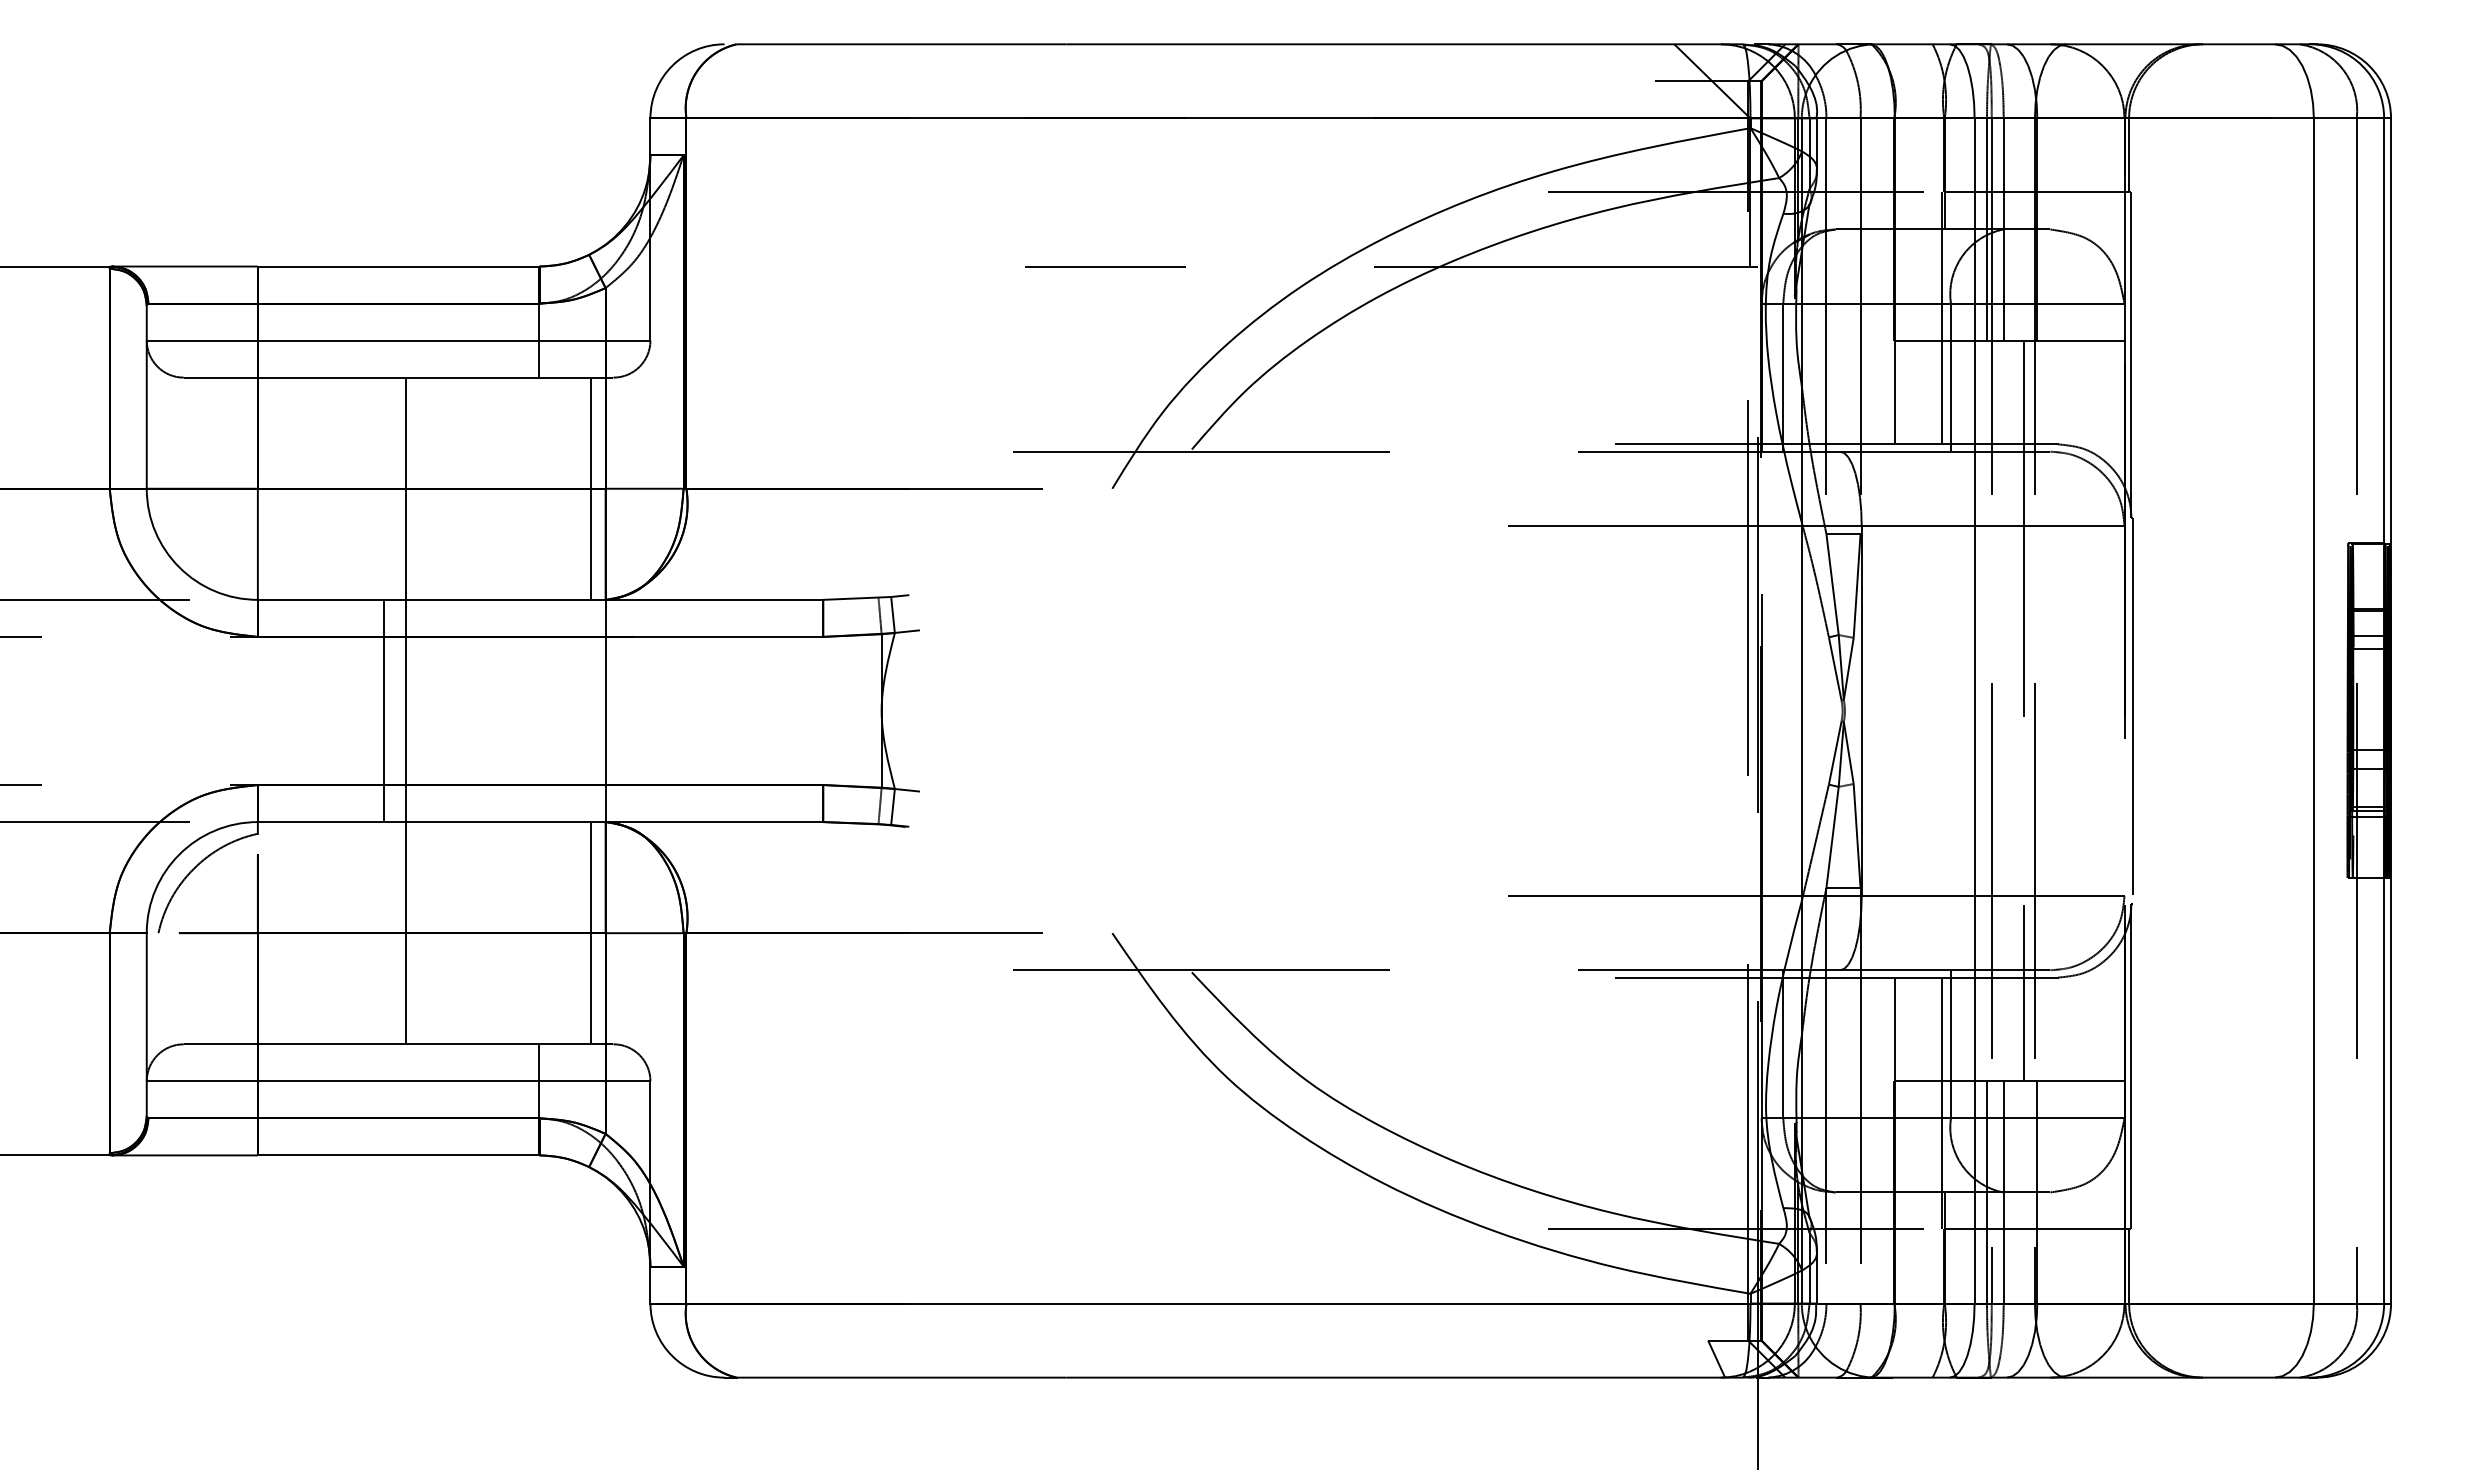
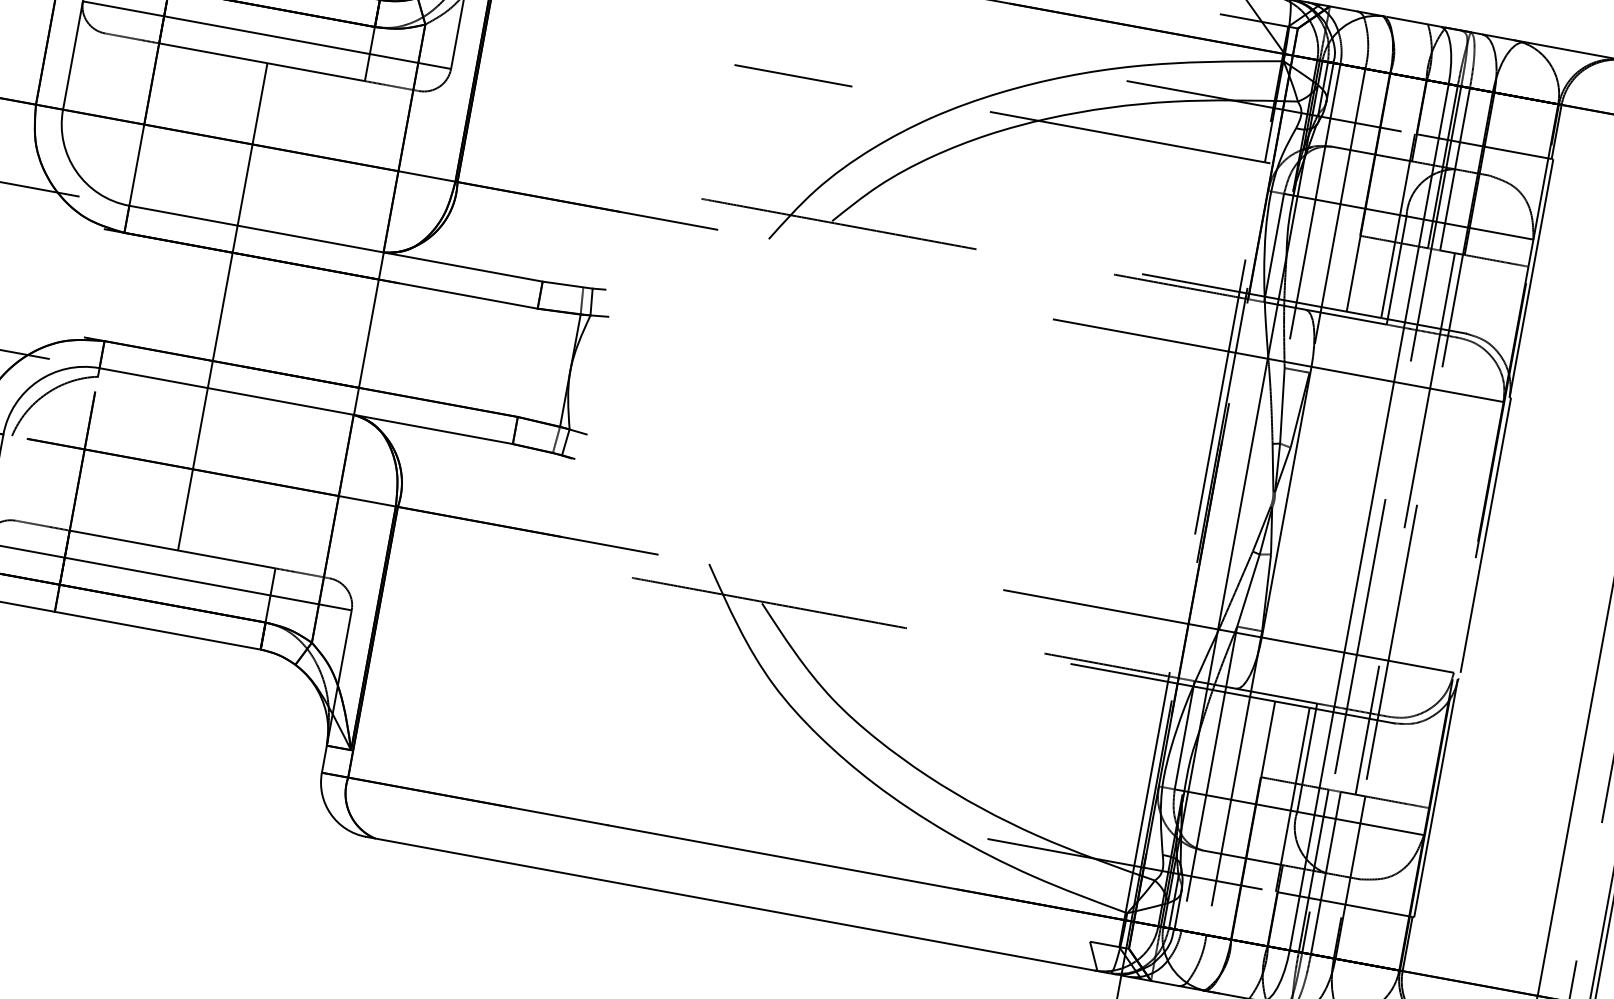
line: (591, 488) -> (388, 169), removed
line: (383, 710) -> (206, 303), removed
line: (591, 933) -> (328, 494), removed

